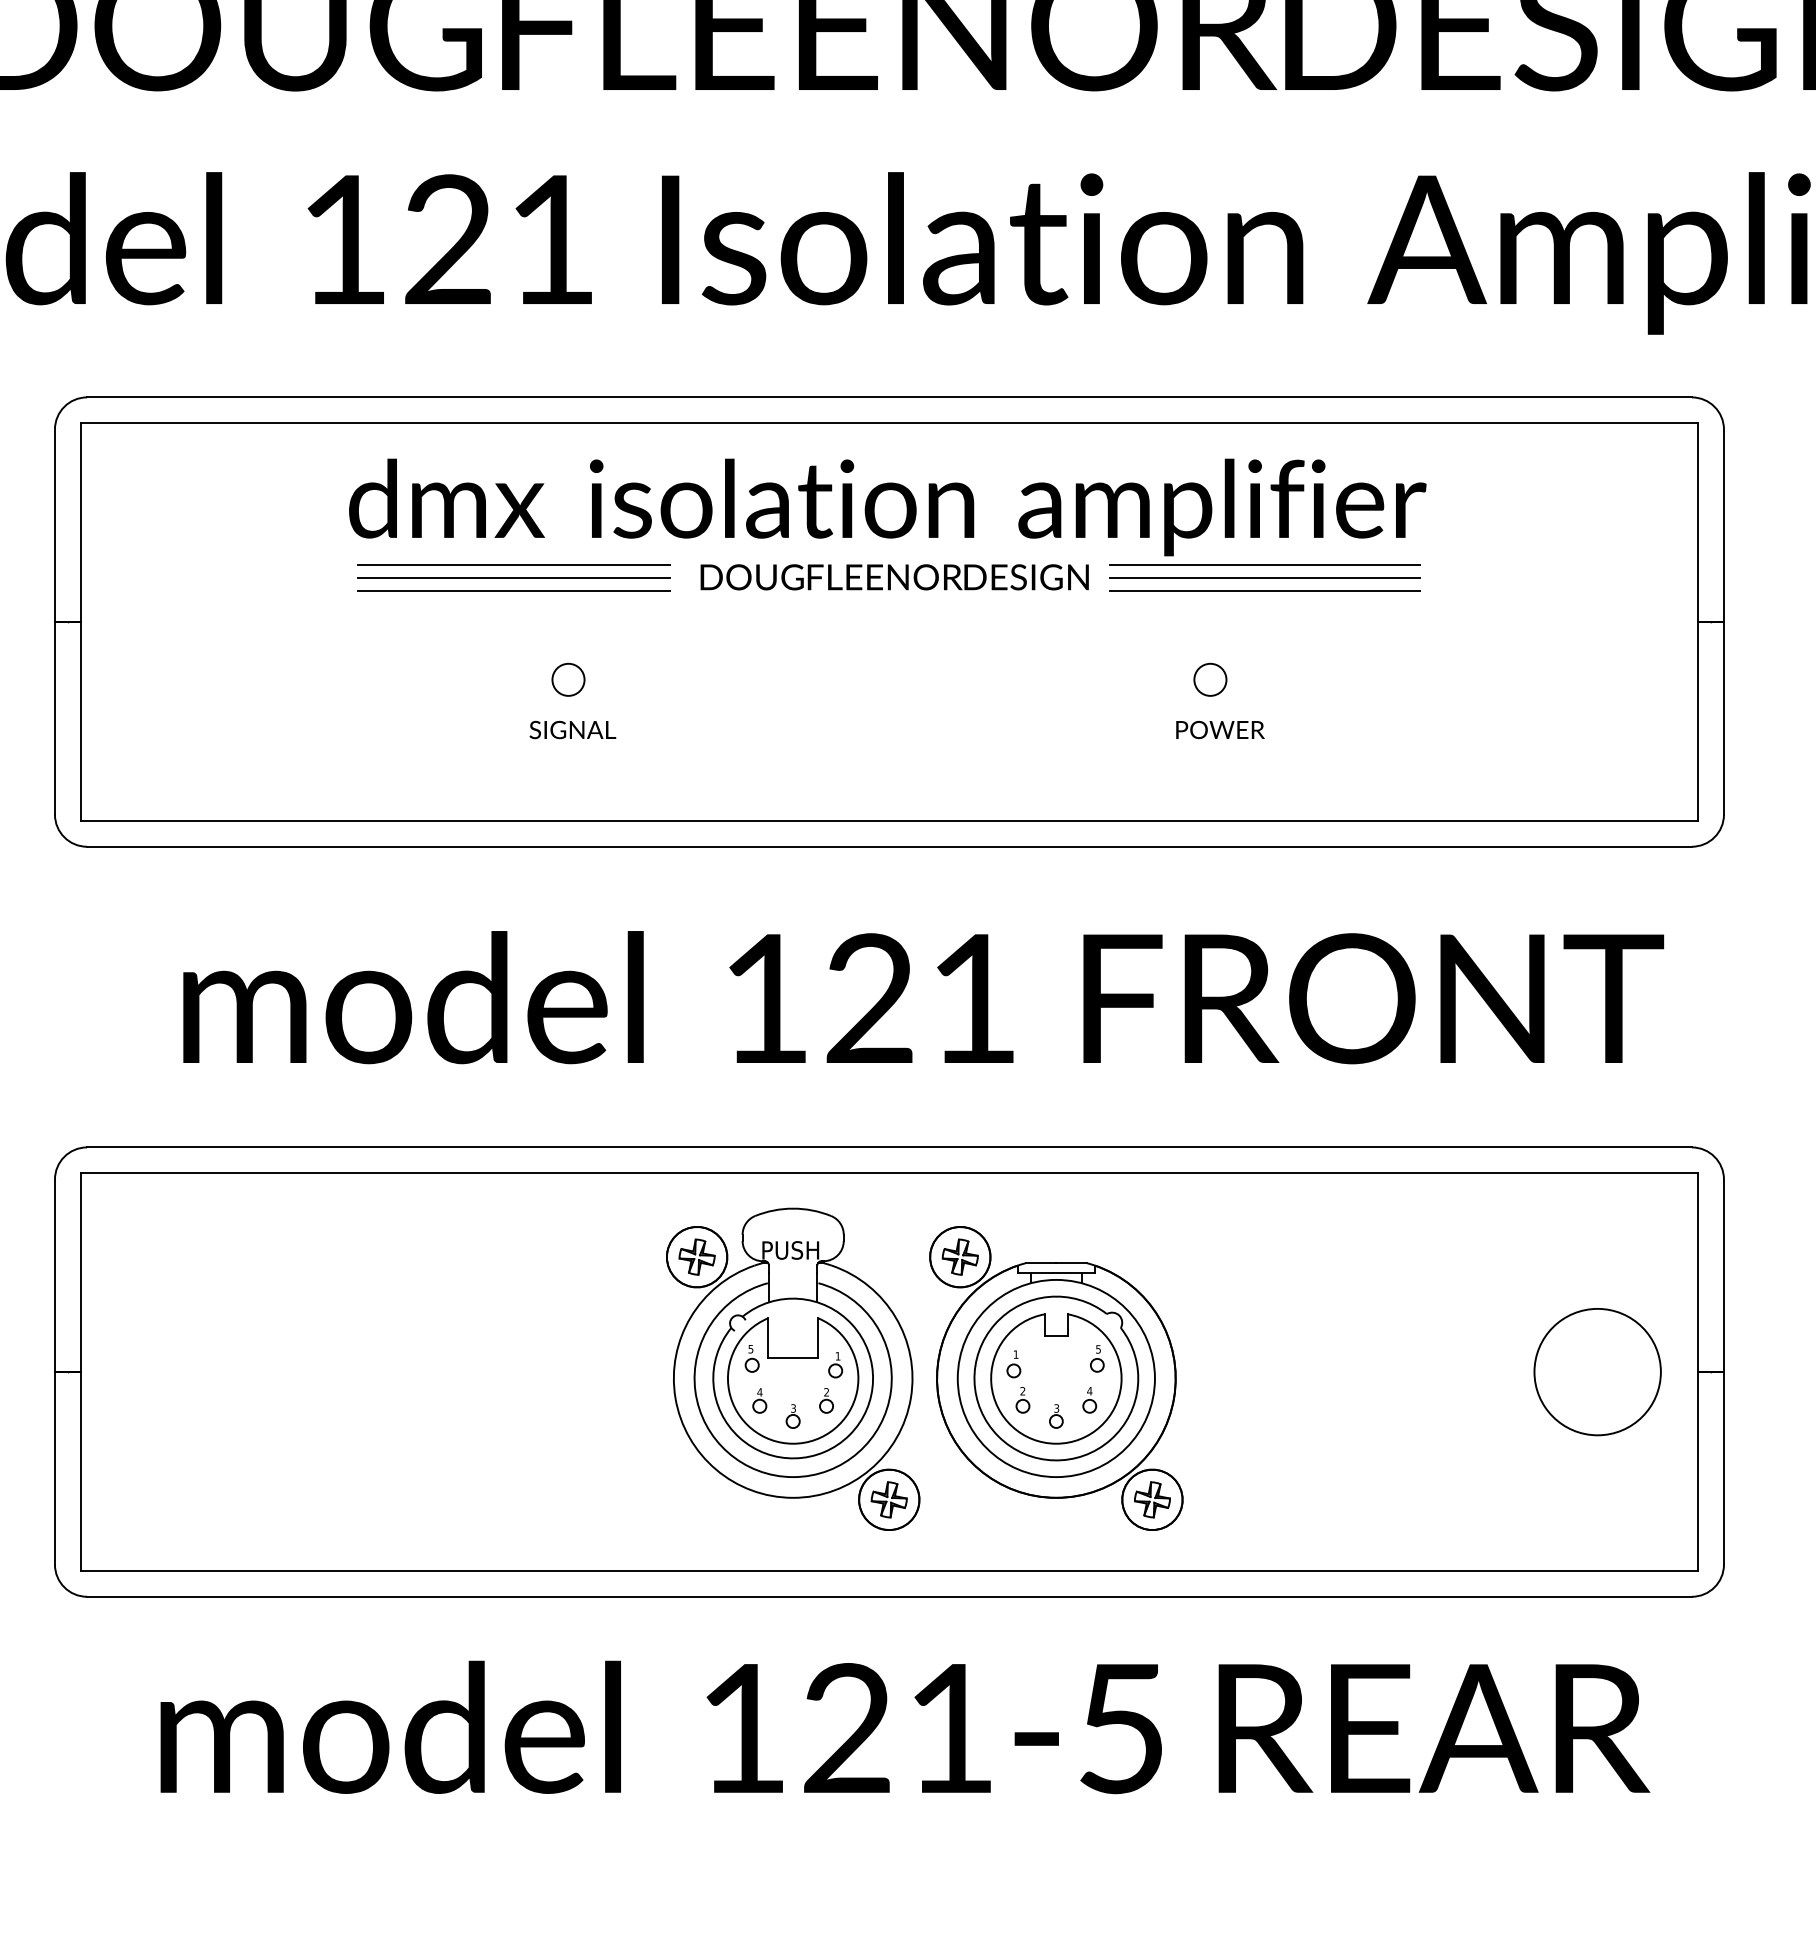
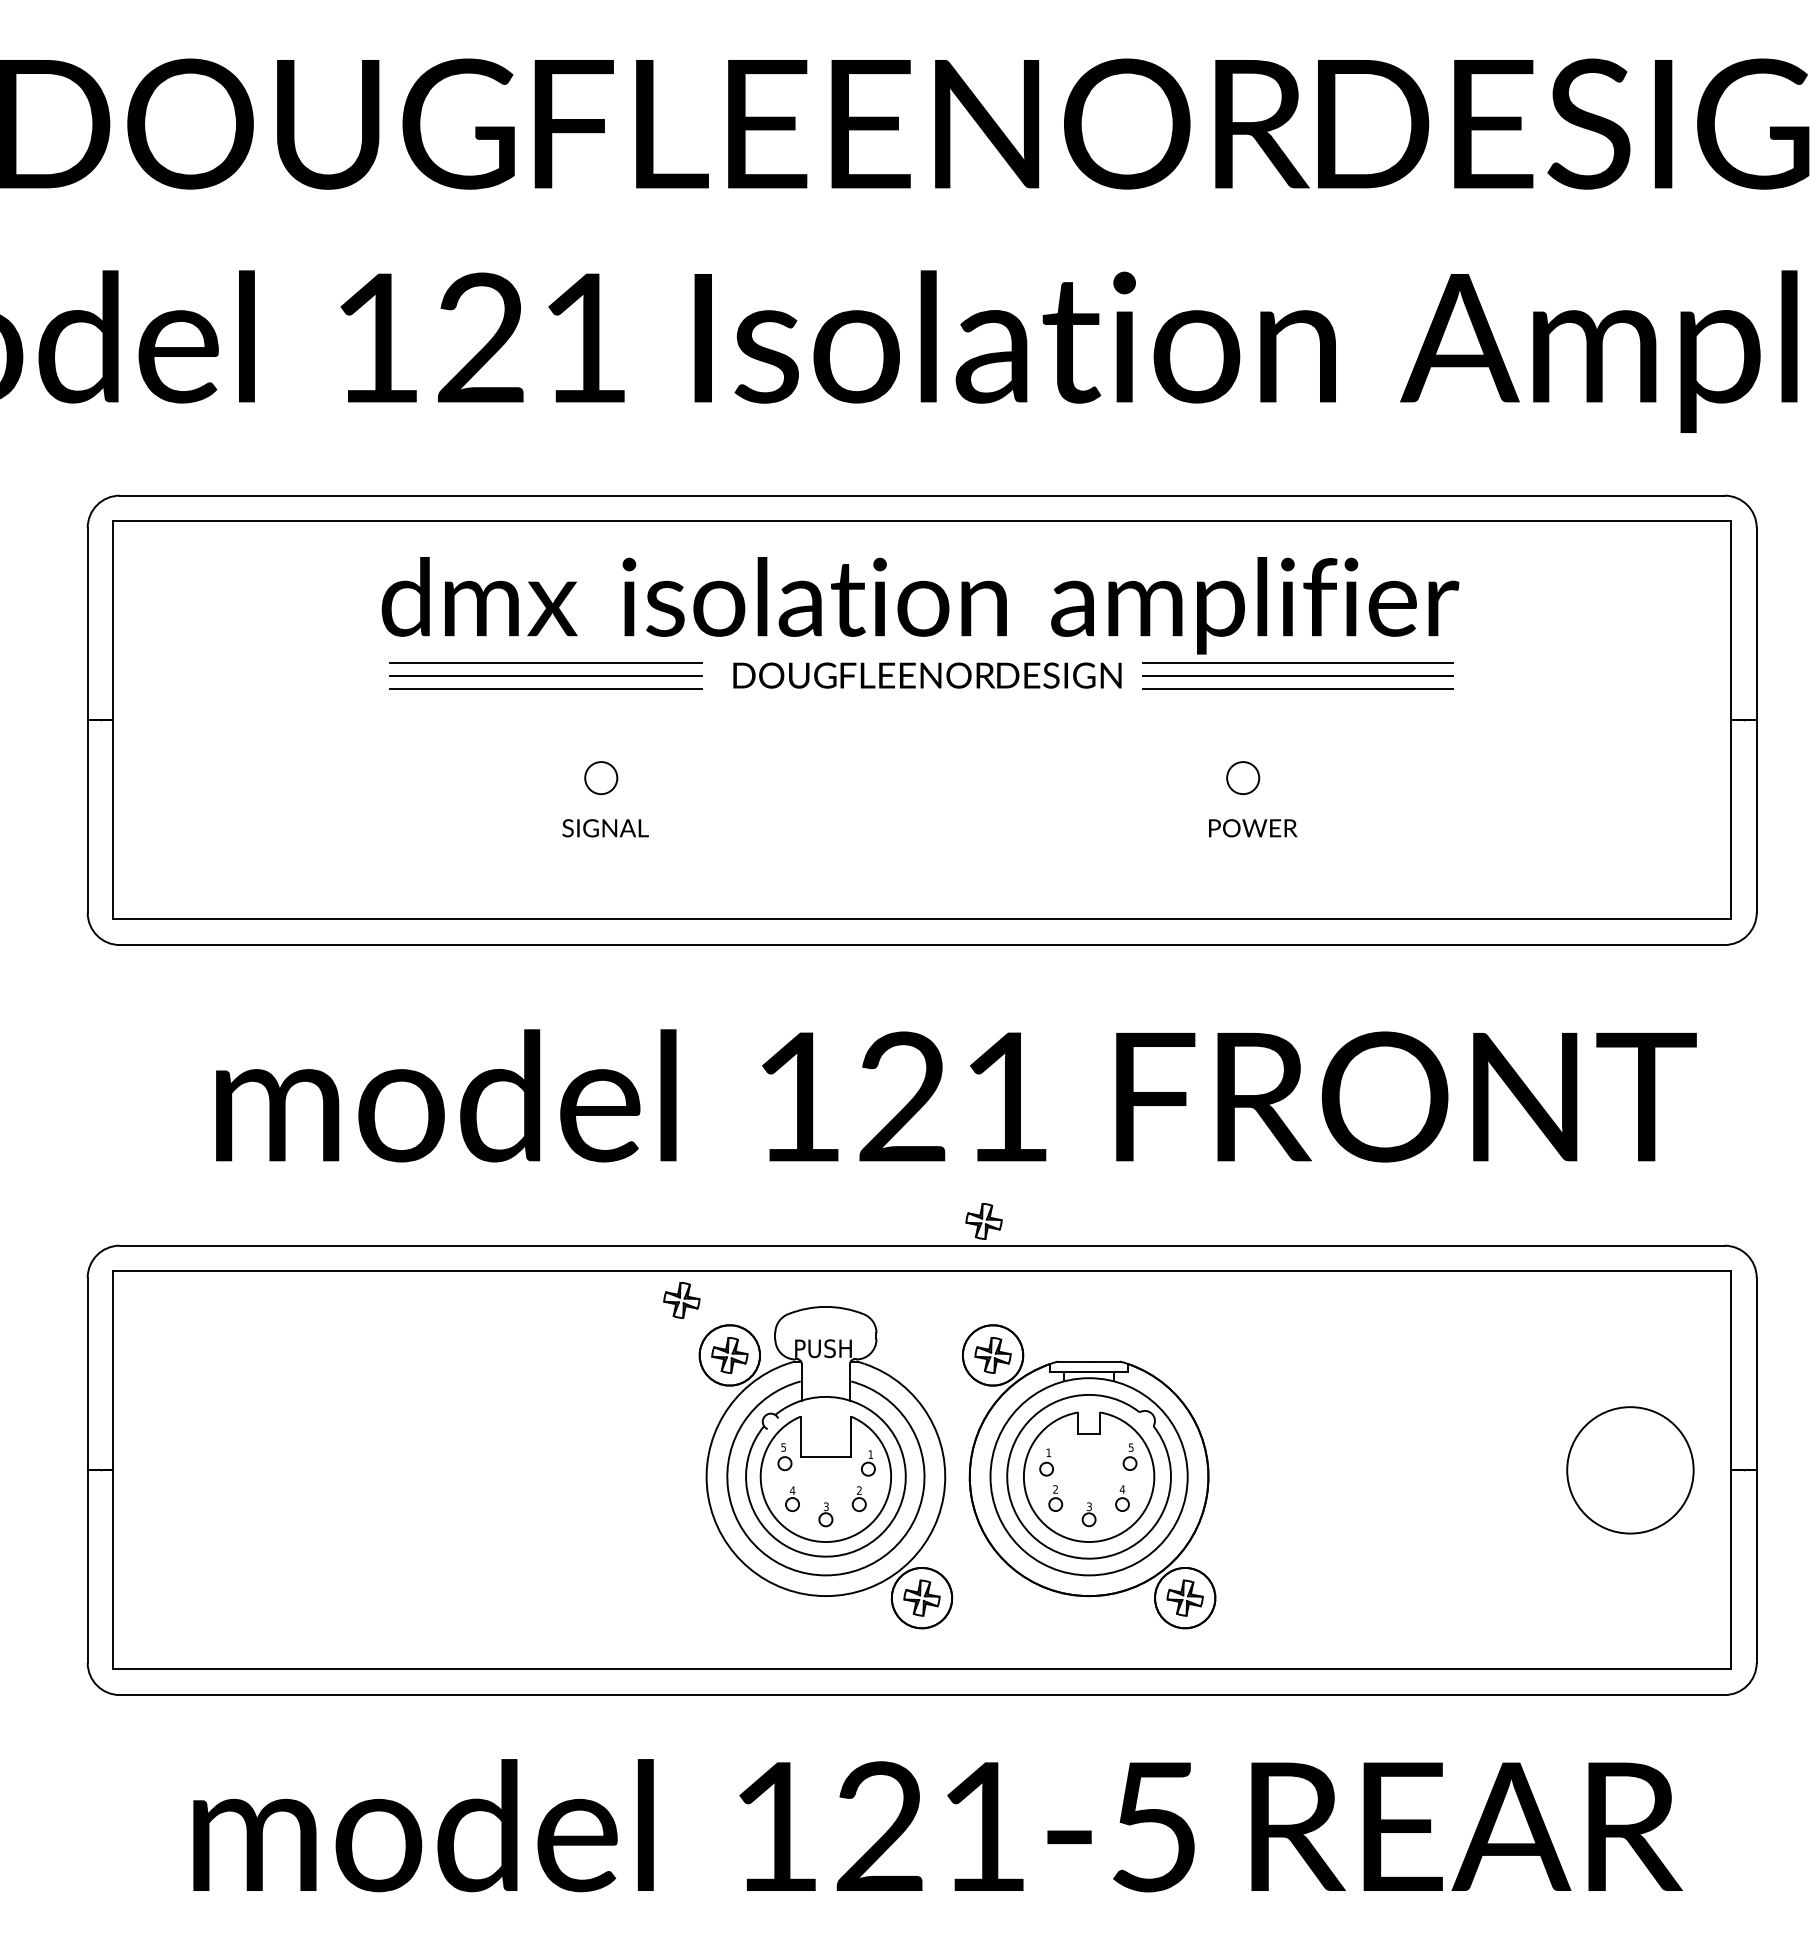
part: (950, 1123) -> (983, 1221), added
part: (648, 1202) -> (681, 1300), added

